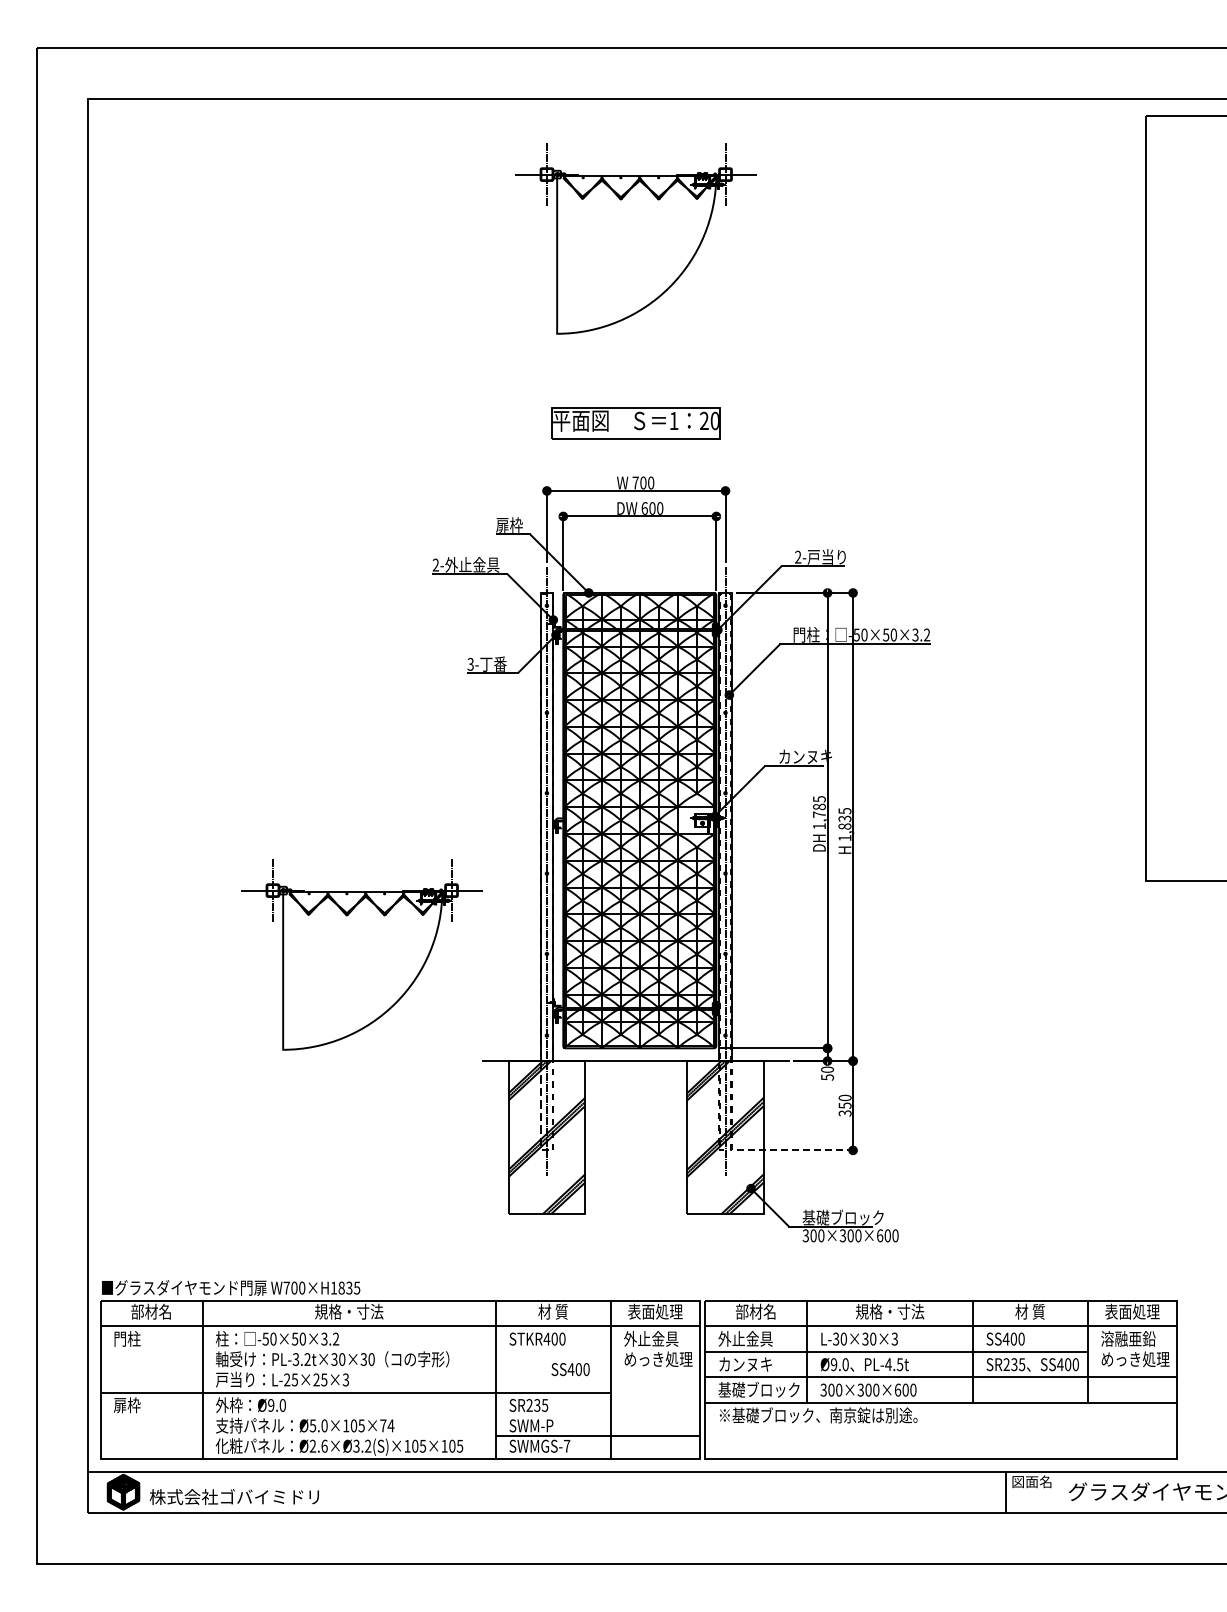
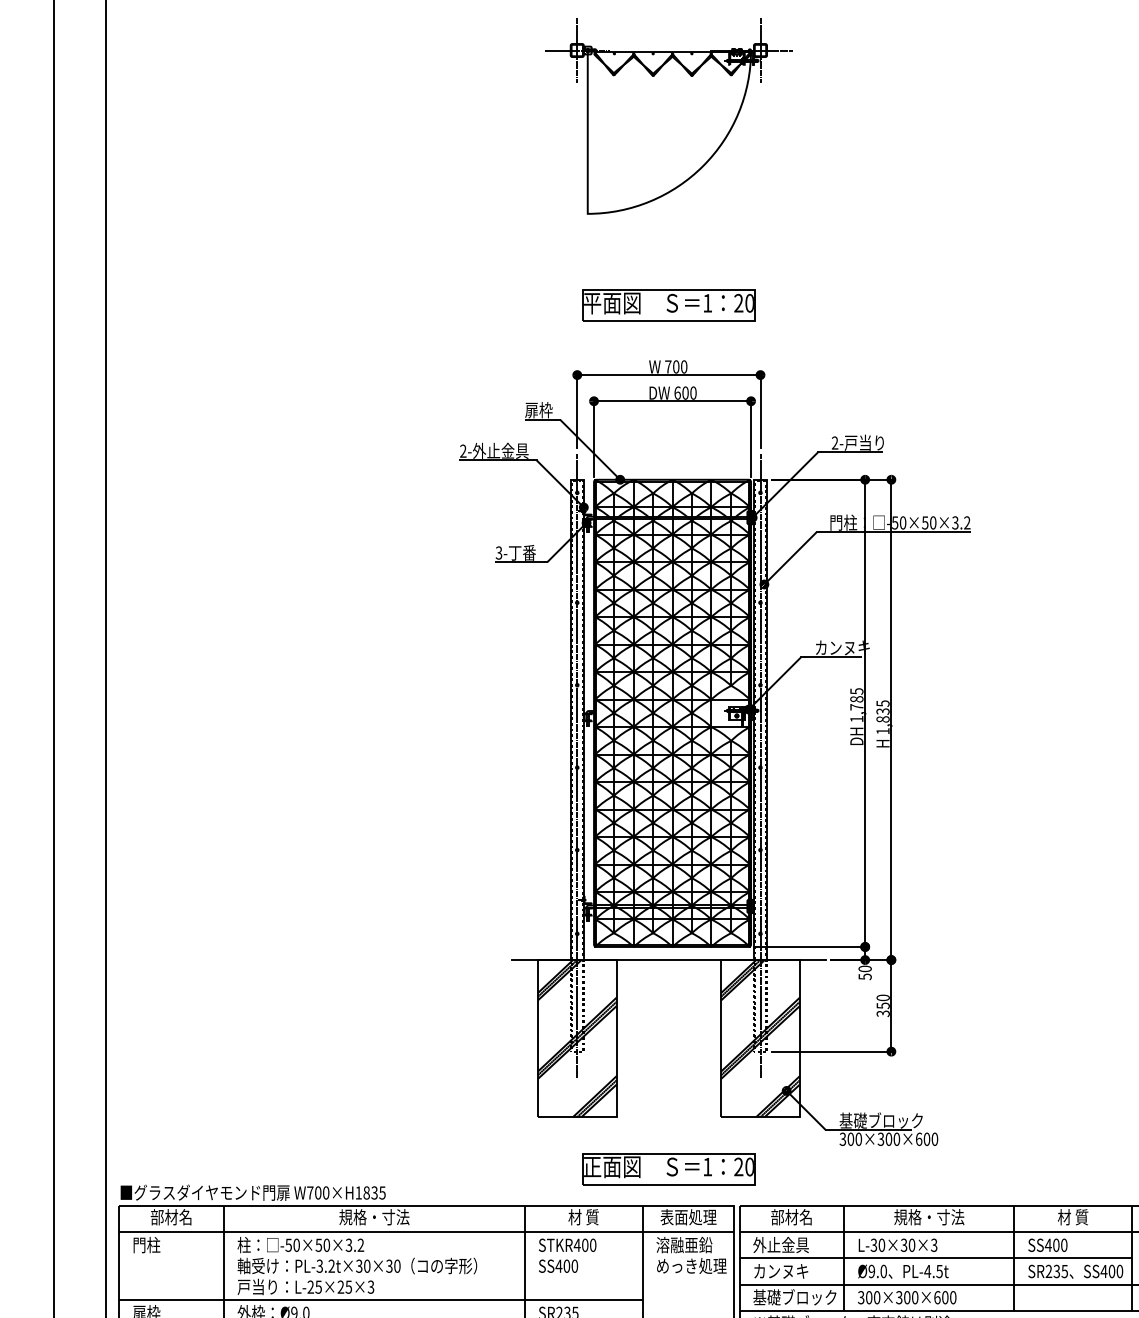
part: (361, 954) -> (387, 850), removed
line: (795, 1150) -> (832, 1051), dashed -> solid
part: (635, 1264) -> (668, 1168), added
text: (651, 1338) -> (684, 1244), 外止金具 -> 溶融亜鉛
text: (570, 1369) -> (558, 1266), moved

